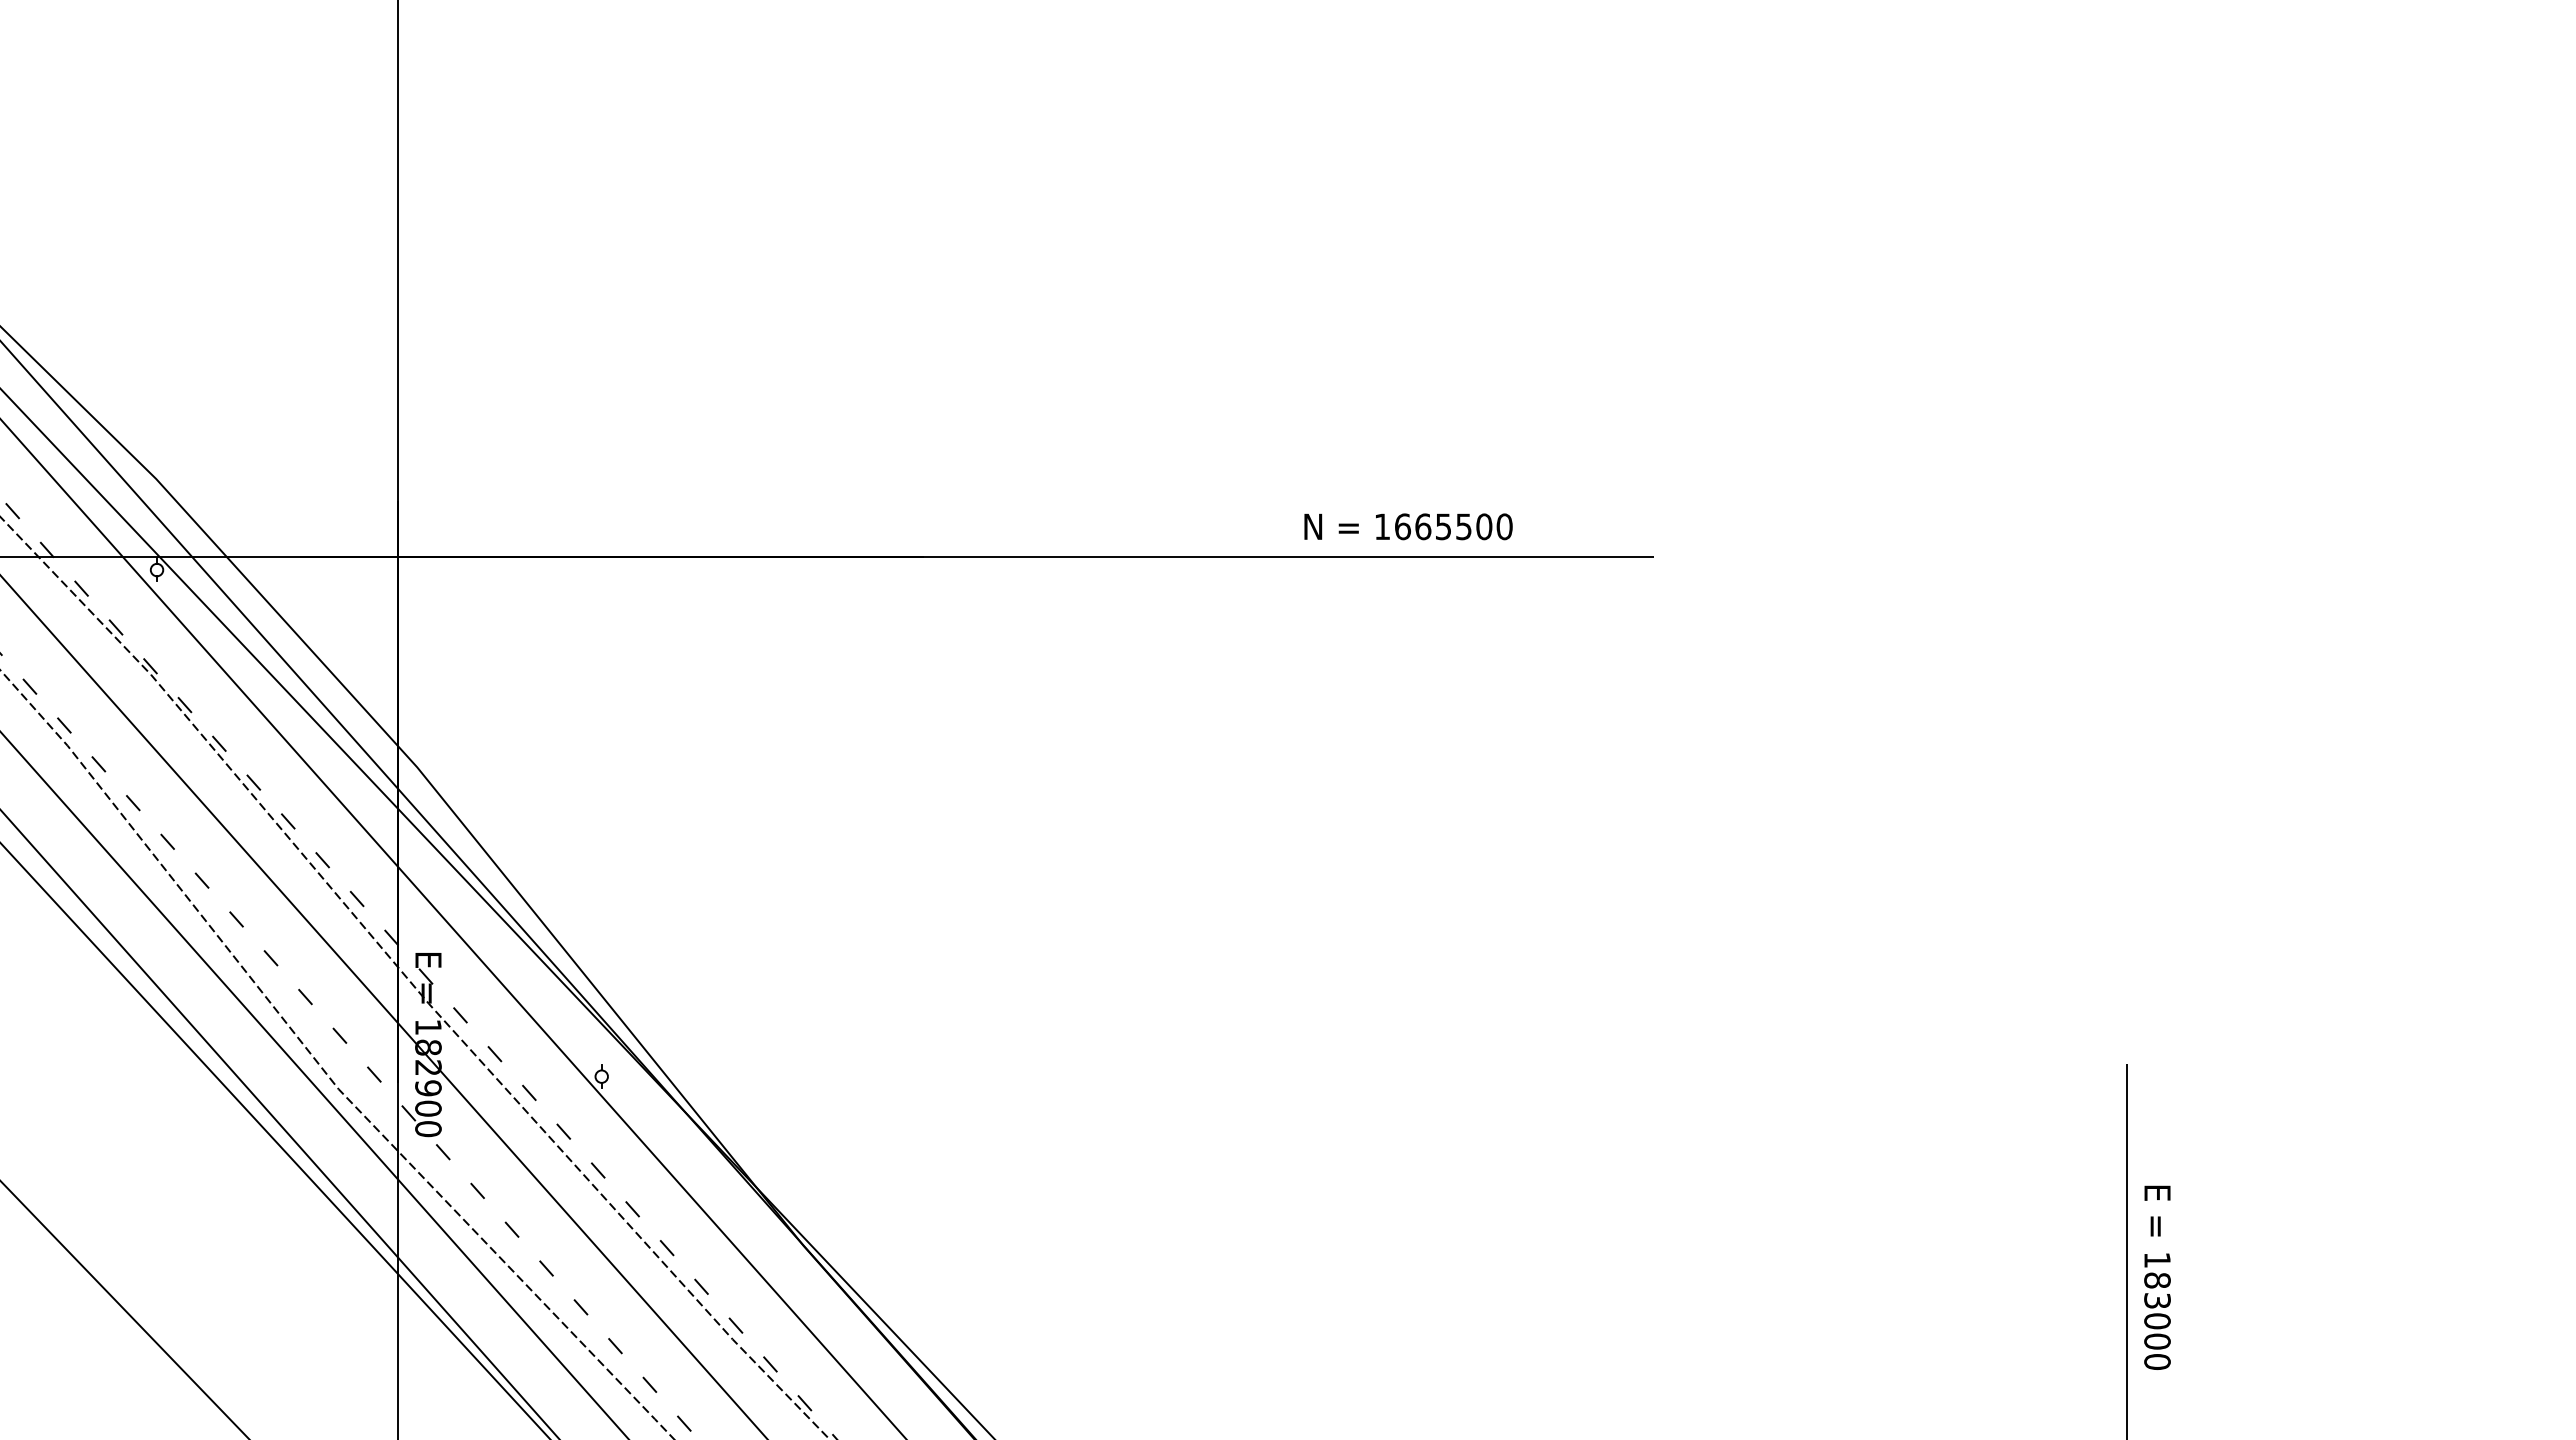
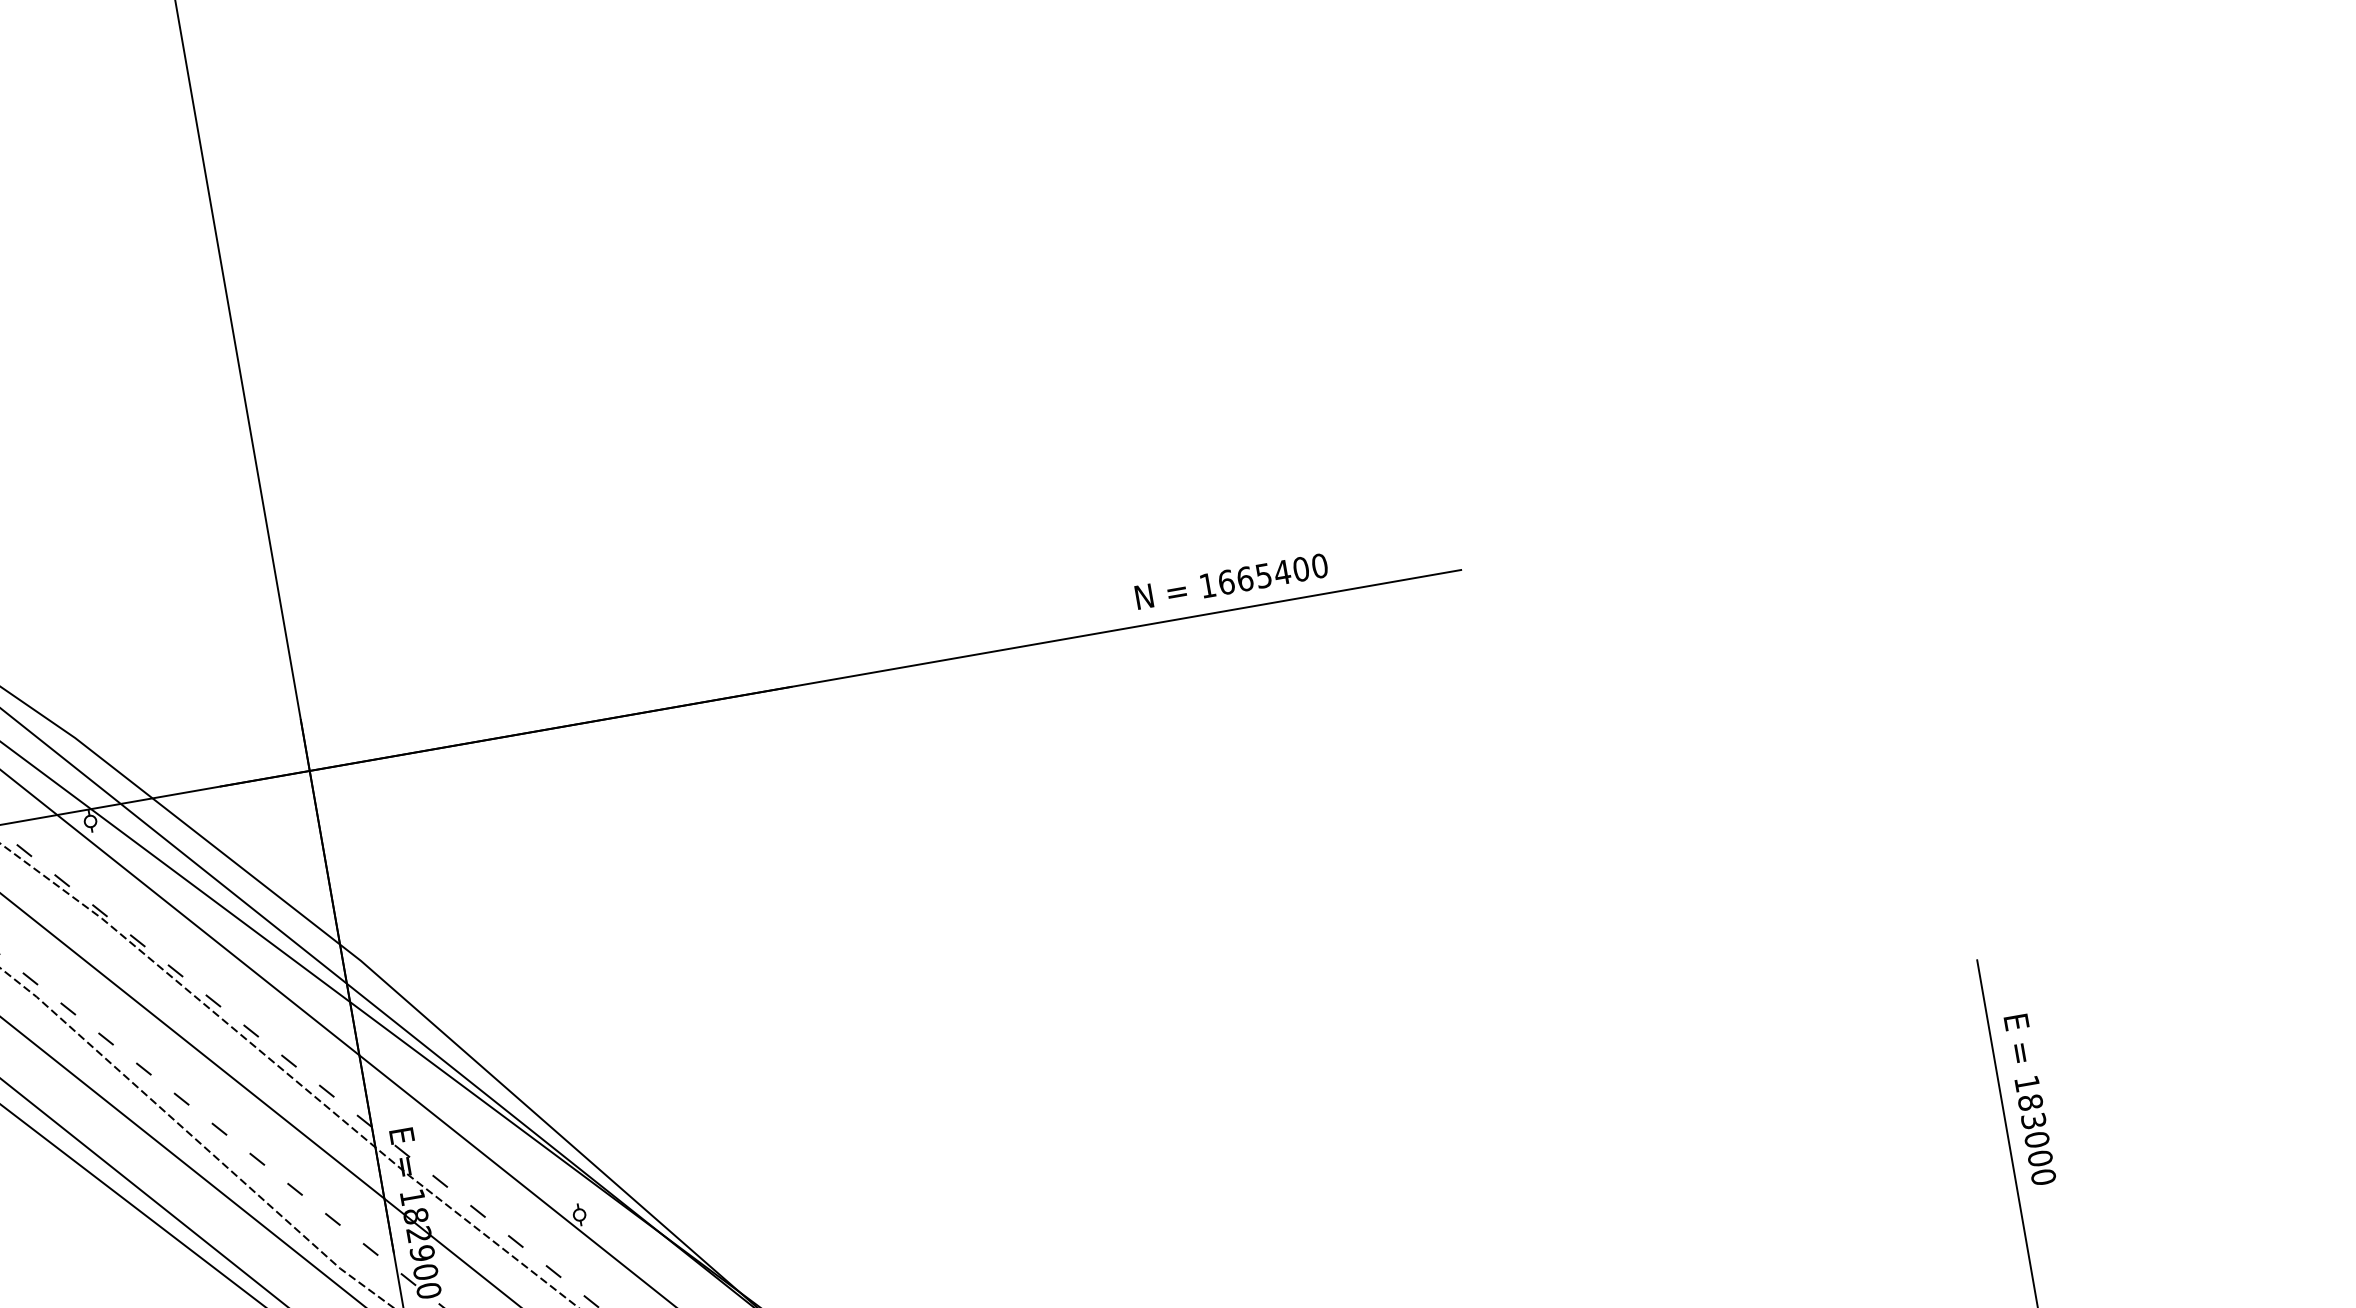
text: (1463, 526) -> (1282, 572), 1665500 -> 1665400
text: (2157, 1277) -> (2030, 1099), moved

